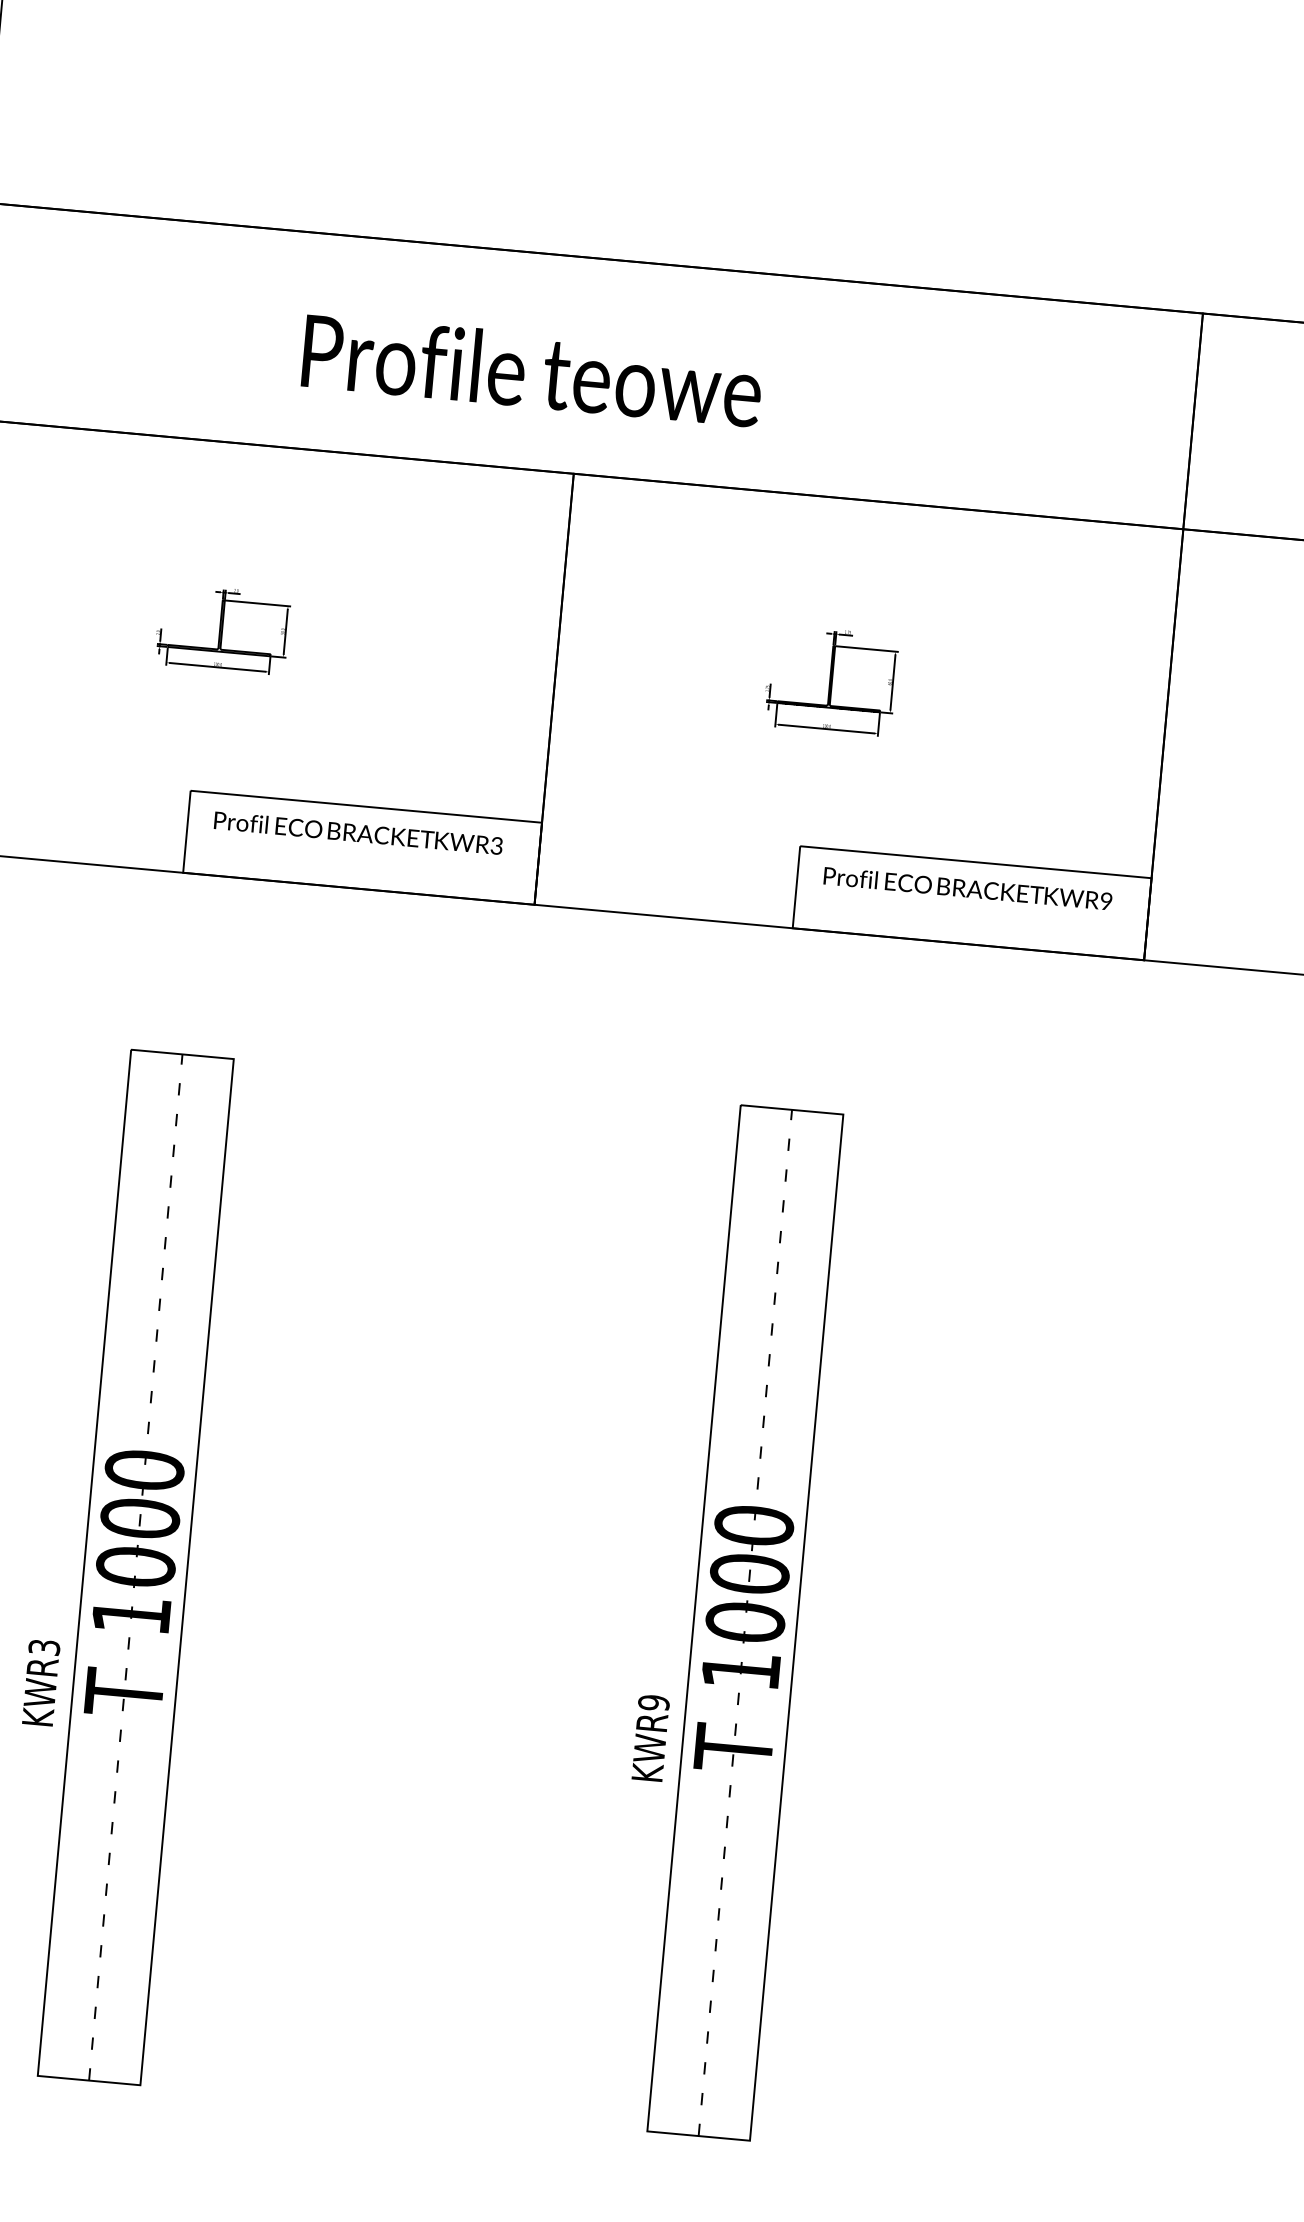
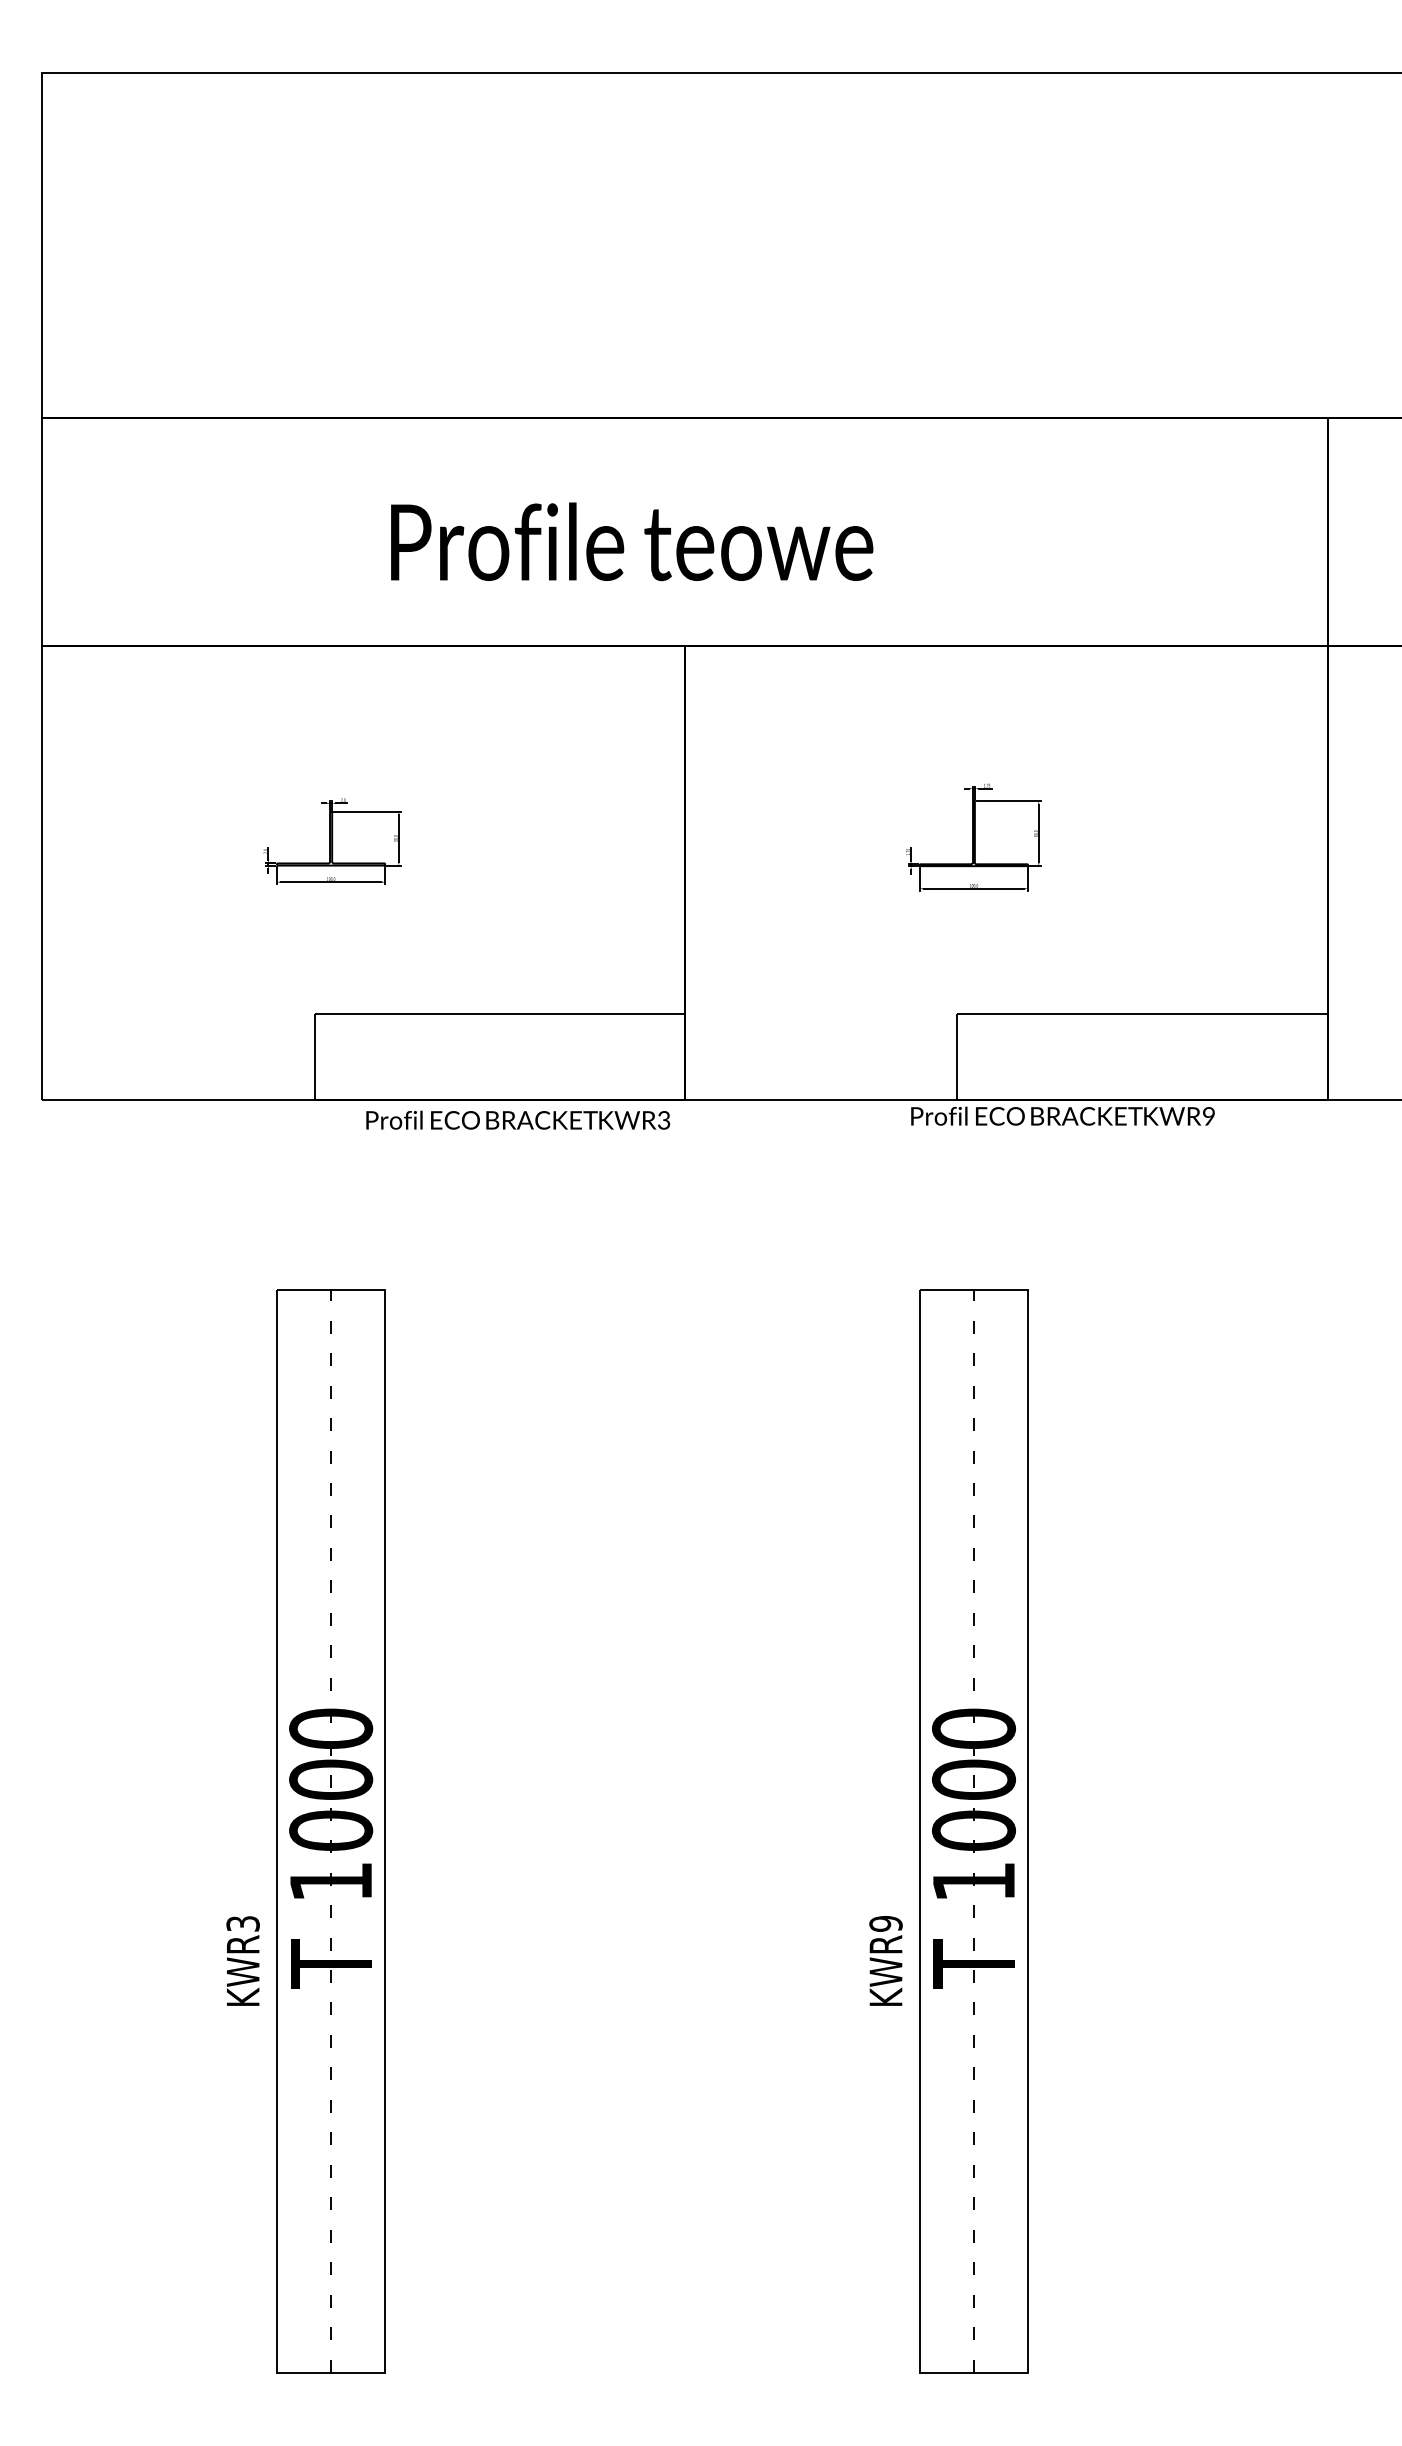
text: (358, 832) -> (518, 1119), moved
text: (967, 887) -> (1062, 1115), moved

